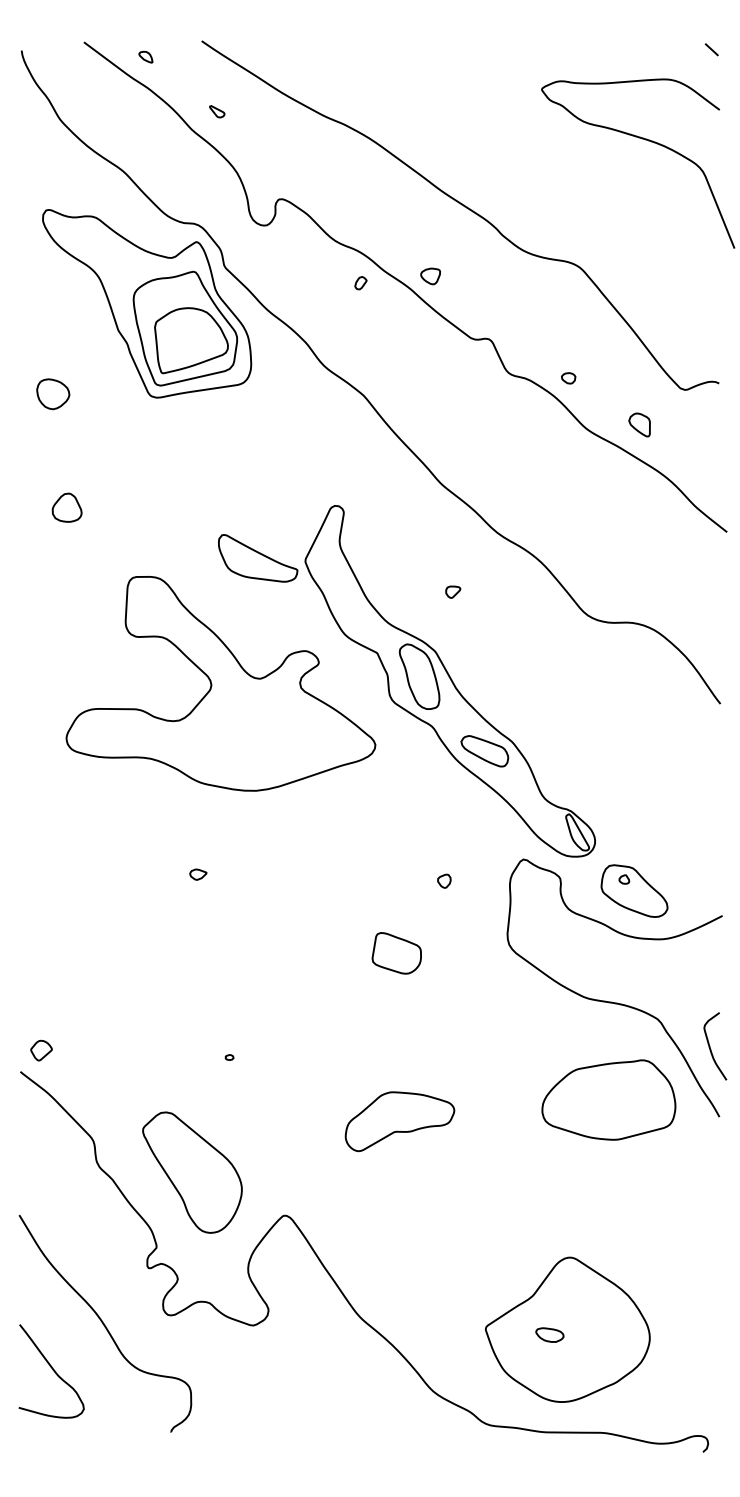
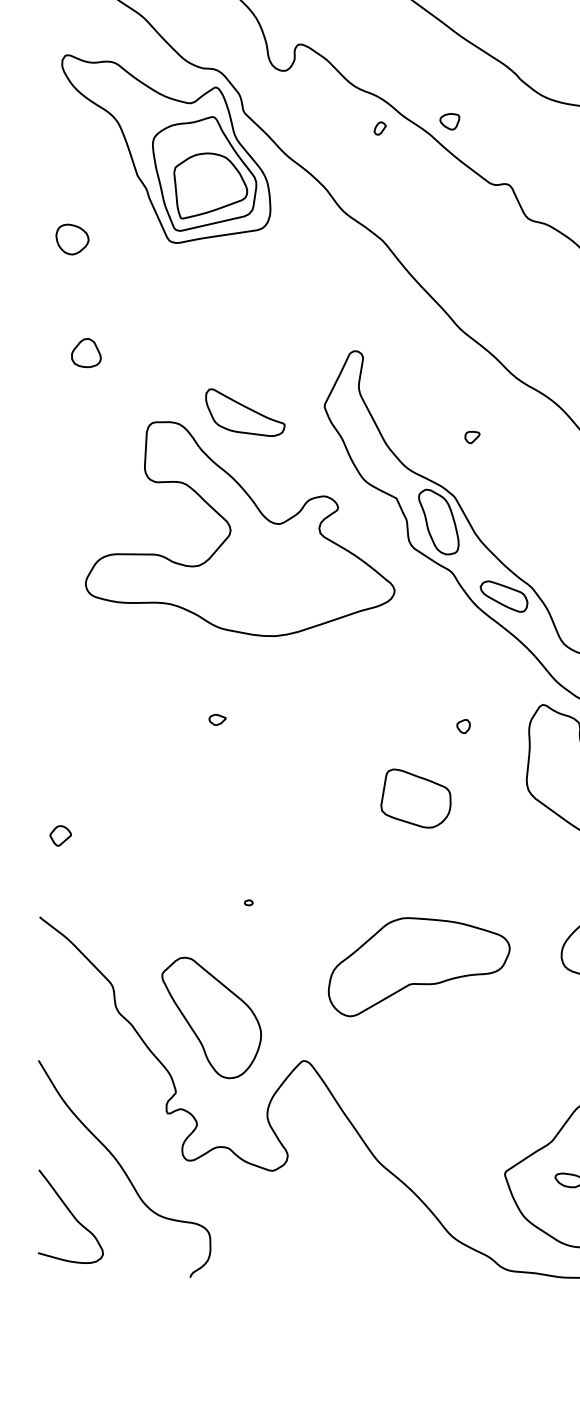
part: (258, 558) -> (245, 412), moved
part: (396, 953) -> (415, 798), size x1.43
part: (41, 1050) -> (60, 835), moved
part: (399, 1121) -> (418, 966), size x1.67

